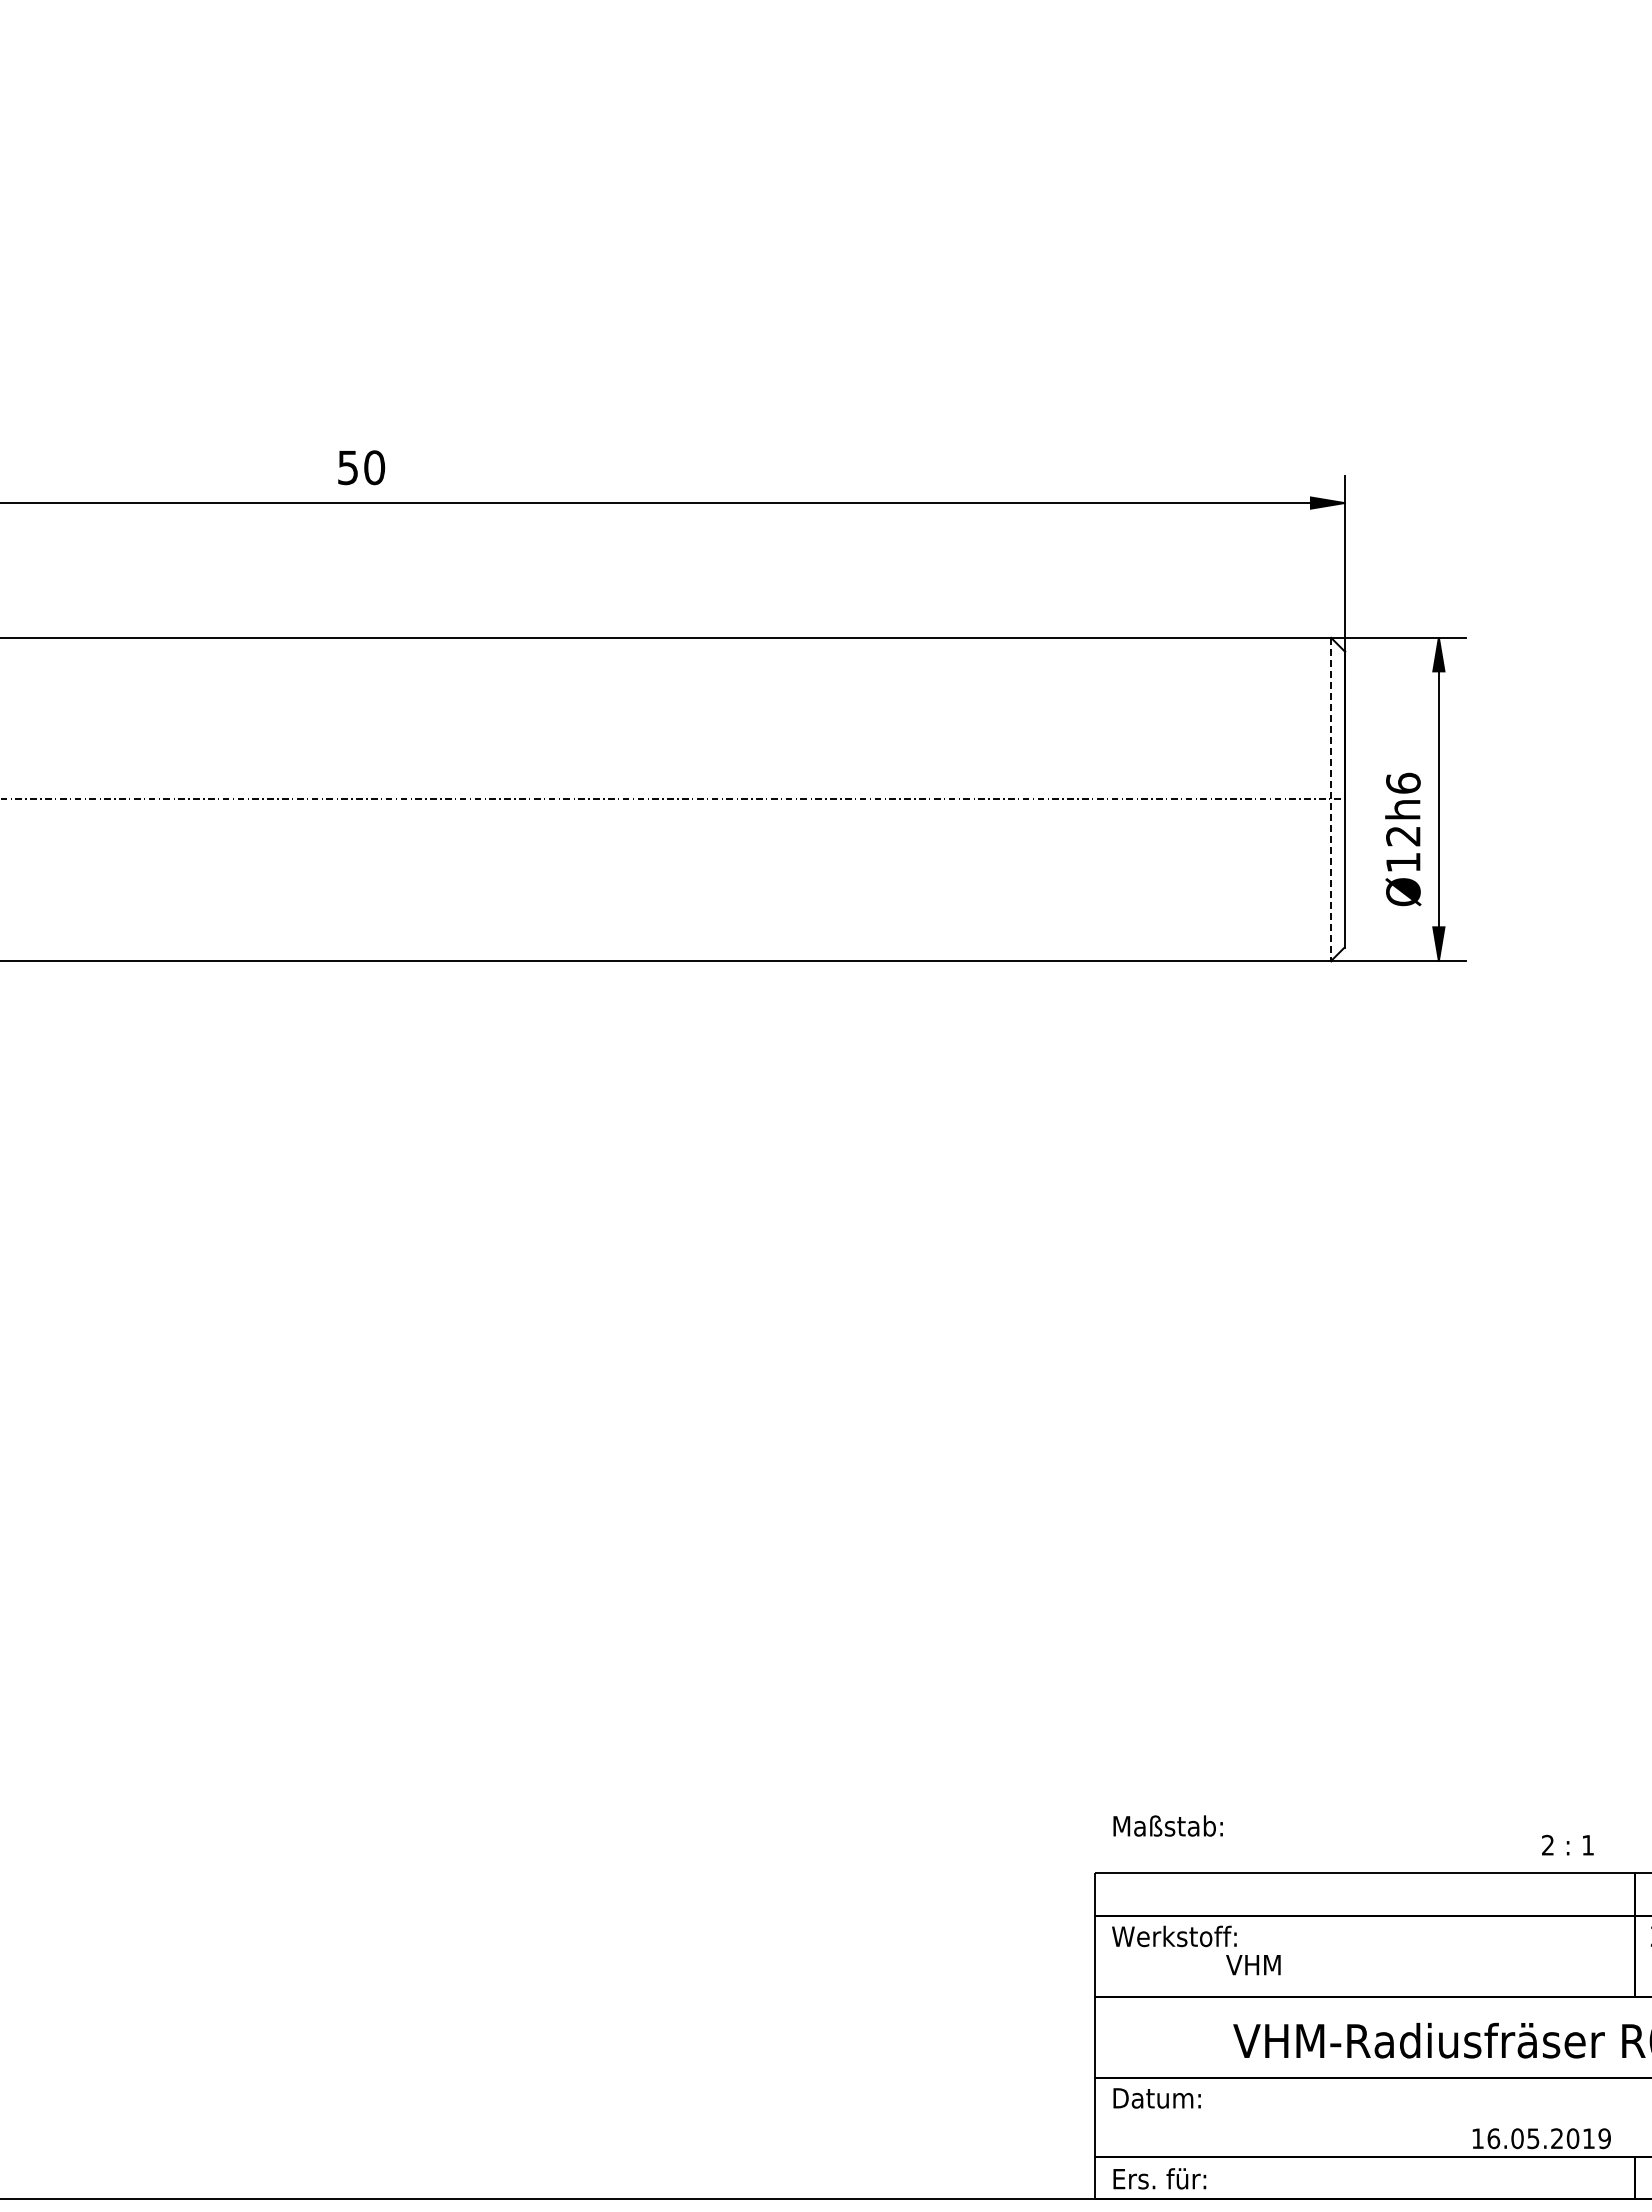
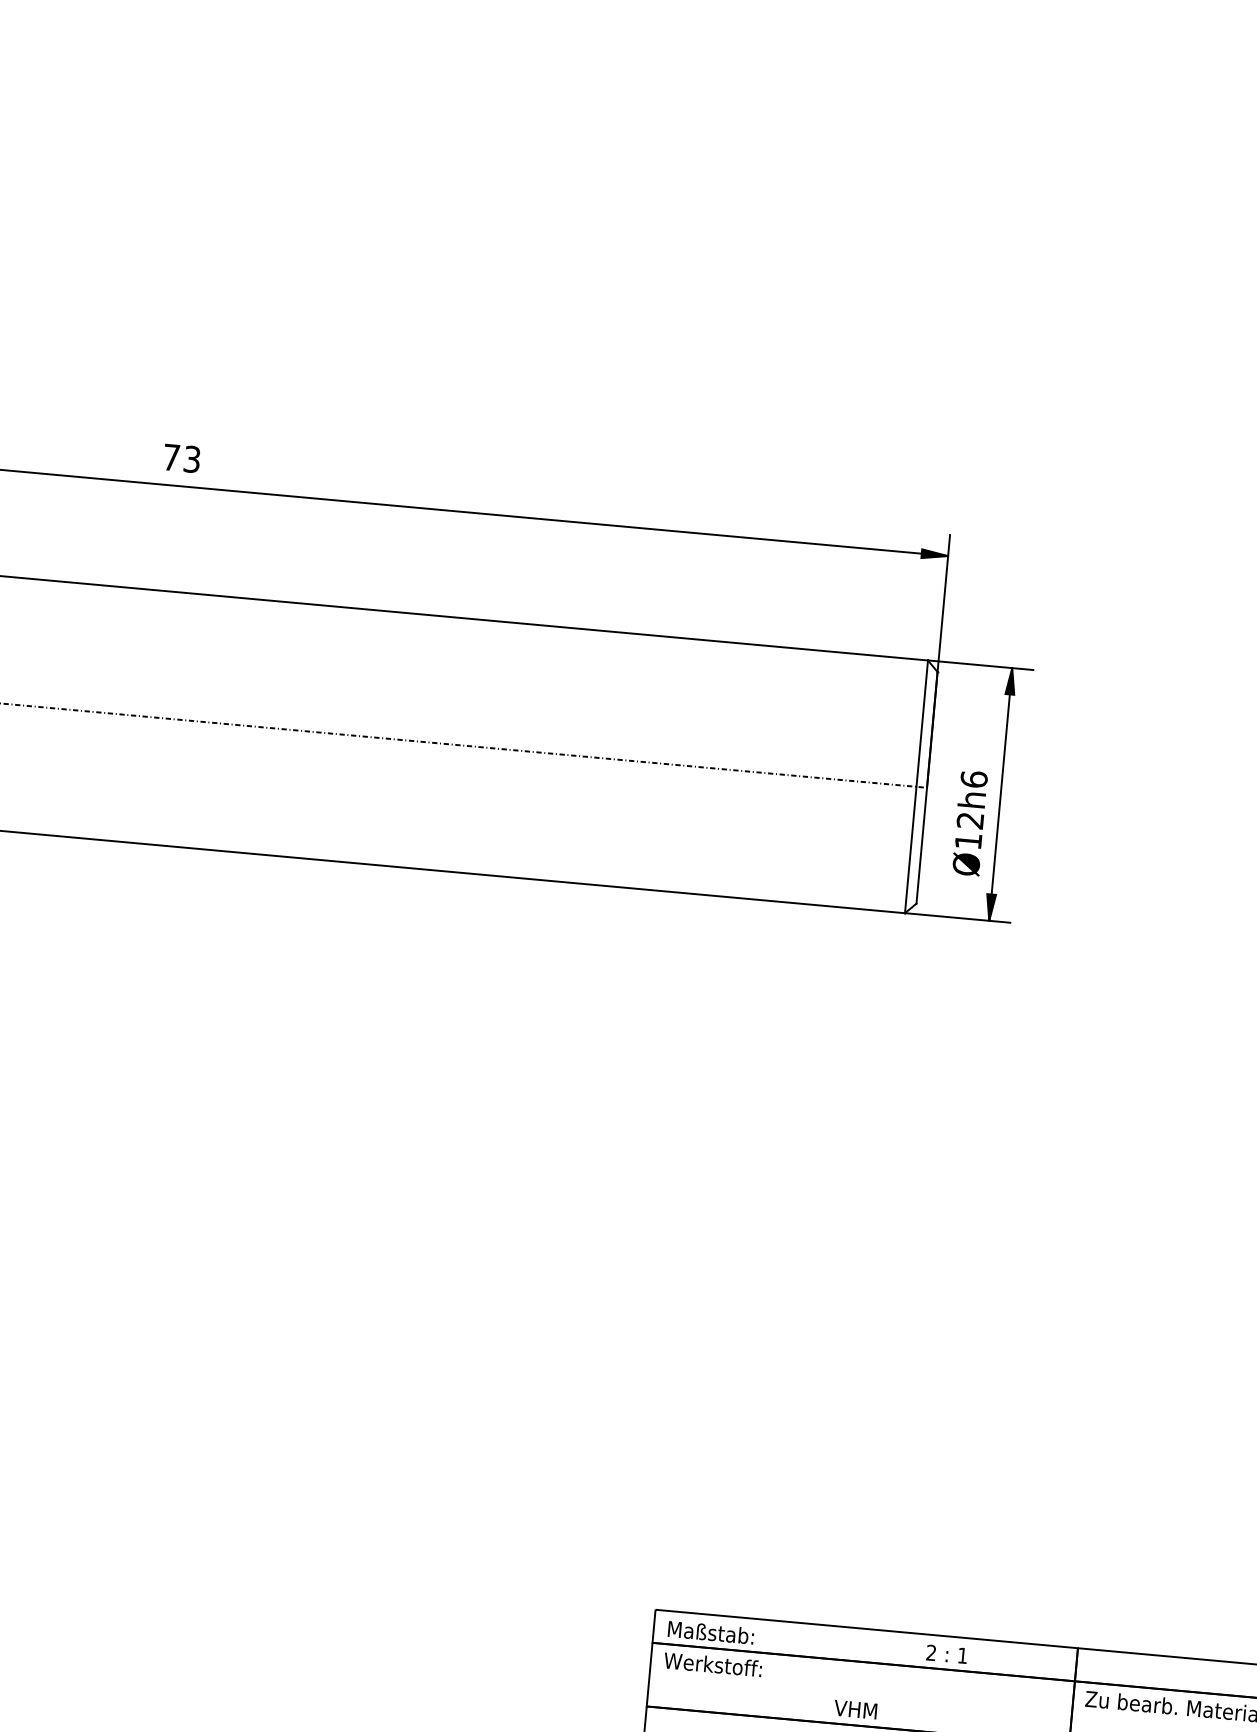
text: (361, 467) -> (182, 458), 50 -> 73
line: (1331, 799) -> (916, 786), dashed -> solid
text: (1167, 1825) -> (710, 1632), moved
text: (1567, 1844) -> (946, 1653), moved
text: (1253, 1965) -> (855, 1710), moved

